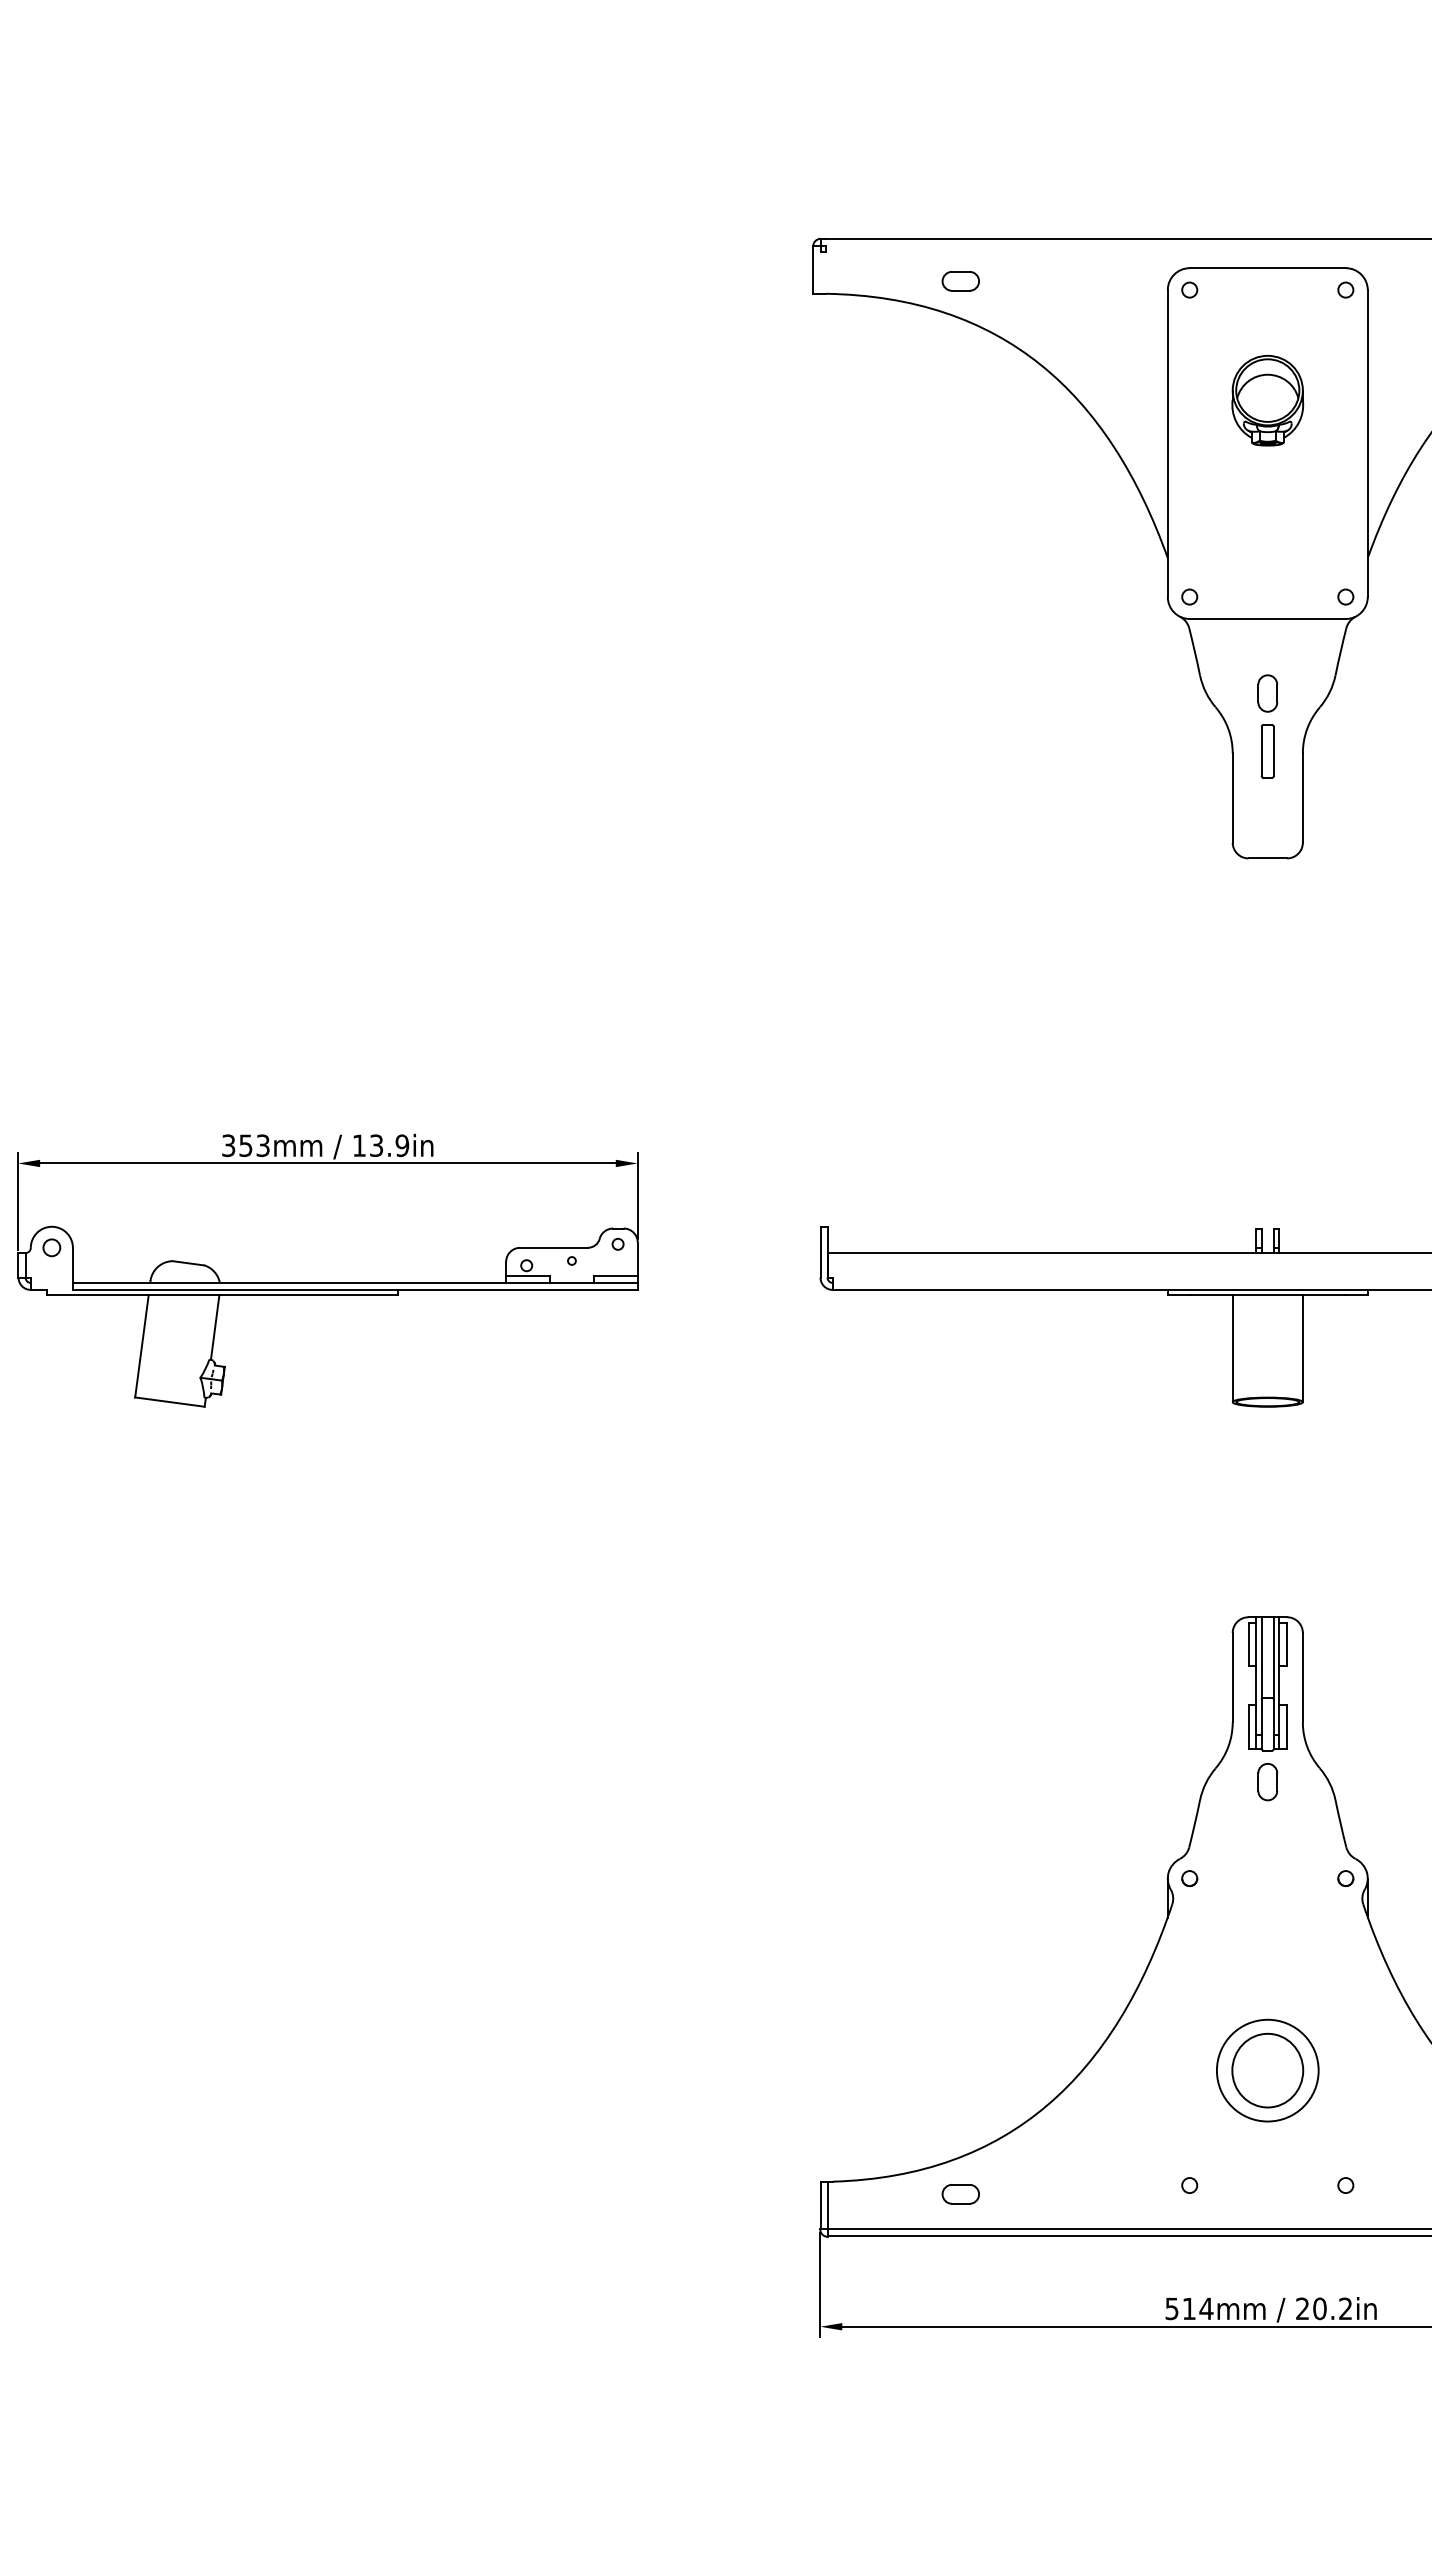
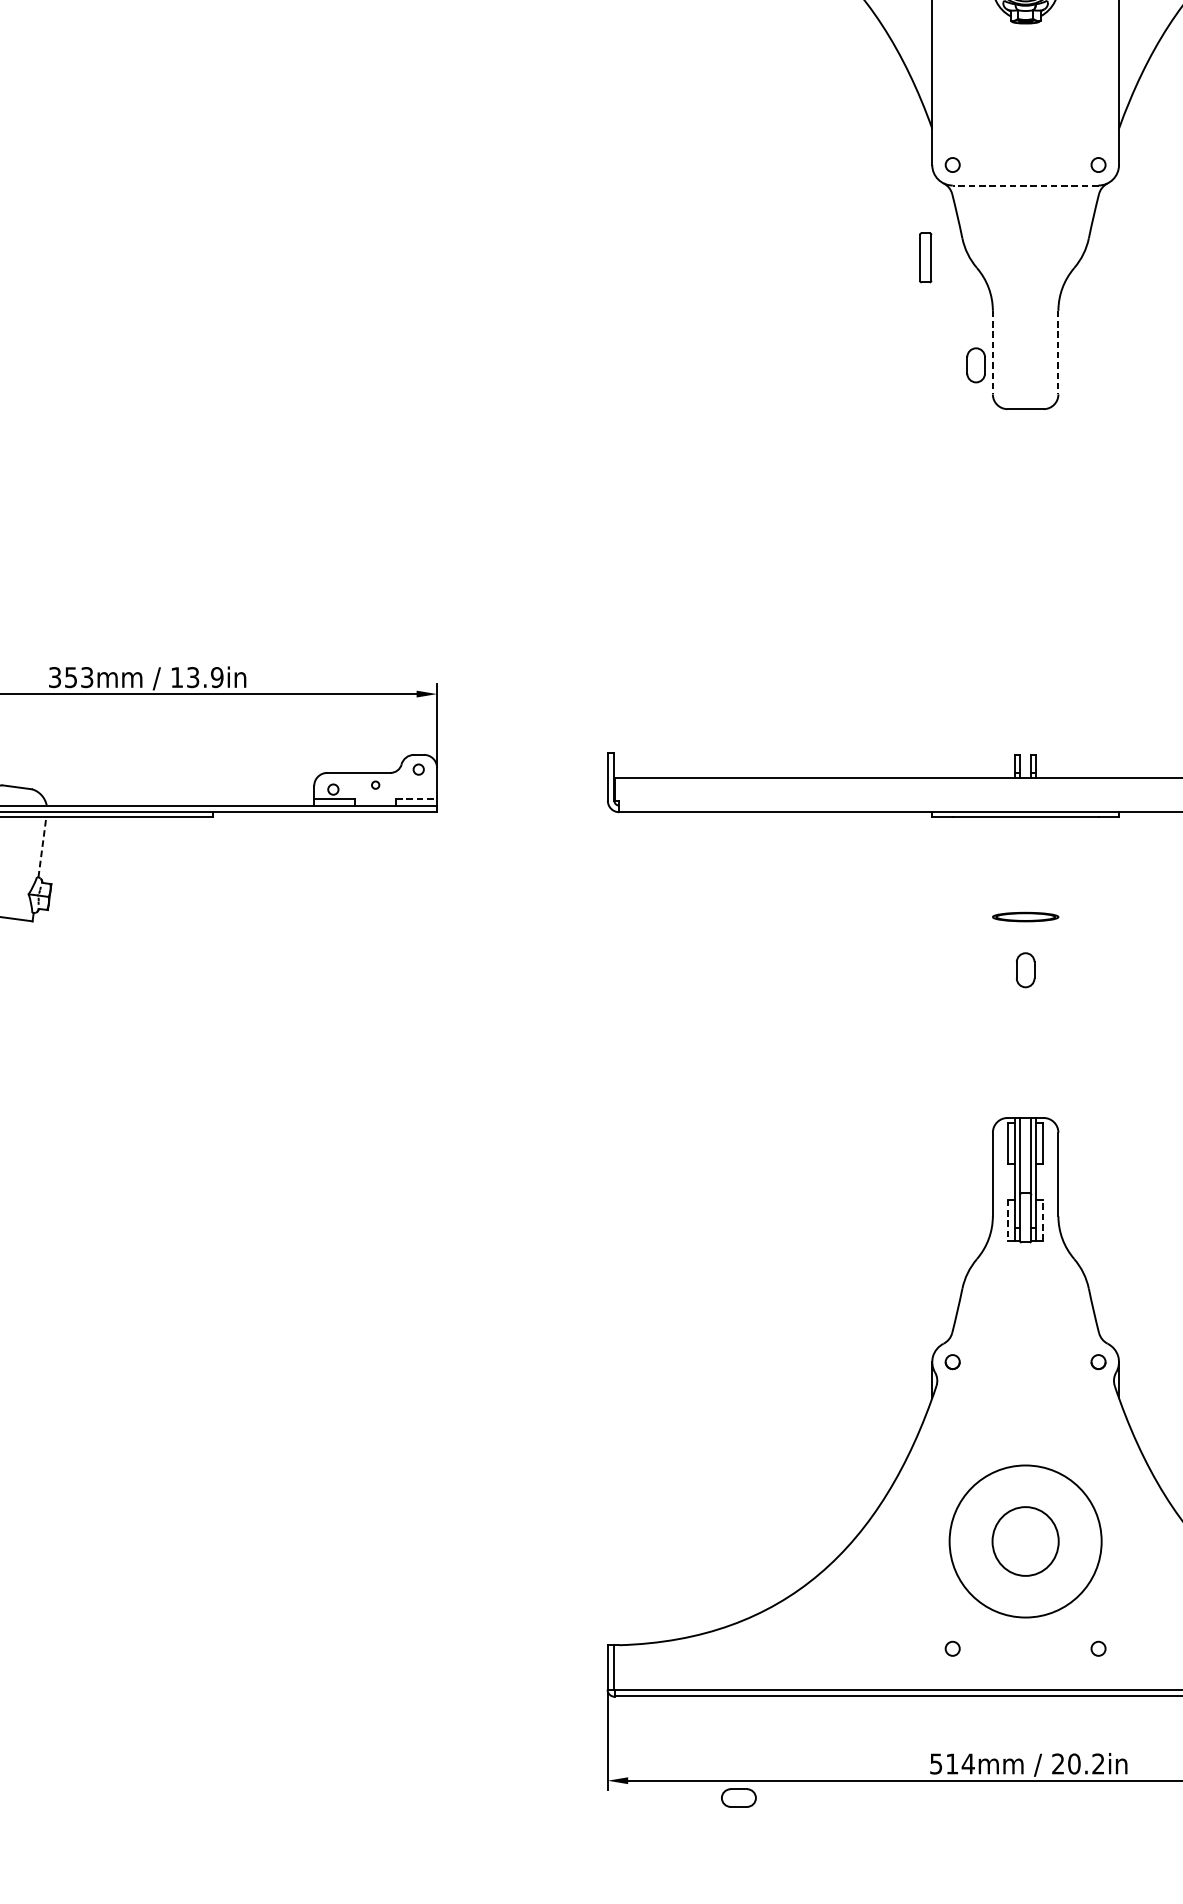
line: (1267, 619) -> (1025, 185), solid -> dashed
part: (1267, 693) -> (975, 365), moved
part: (1267, 751) -> (925, 257), moved
line: (1232, 797) -> (992, 352), solid -> dashed
line: (1302, 797) -> (1058, 352), solid -> dashed
line: (615, 1275) -> (416, 798), solid -> dashed
line: (215, 1327) -> (42, 847), solid -> dashed
line: (1232, 1348) -> (992, 866), removed
line: (1302, 1348) -> (1058, 866), removed
line: (1249, 1726) -> (1008, 1220), solid -> dashed
line: (1286, 1726) -> (1043, 1220), solid -> dashed
part: (1267, 1782) -> (1025, 970), moved
circle: (1267, 2070) -> (1025, 1541), size x1.6
part: (960, 2194) -> (738, 1798), moved

